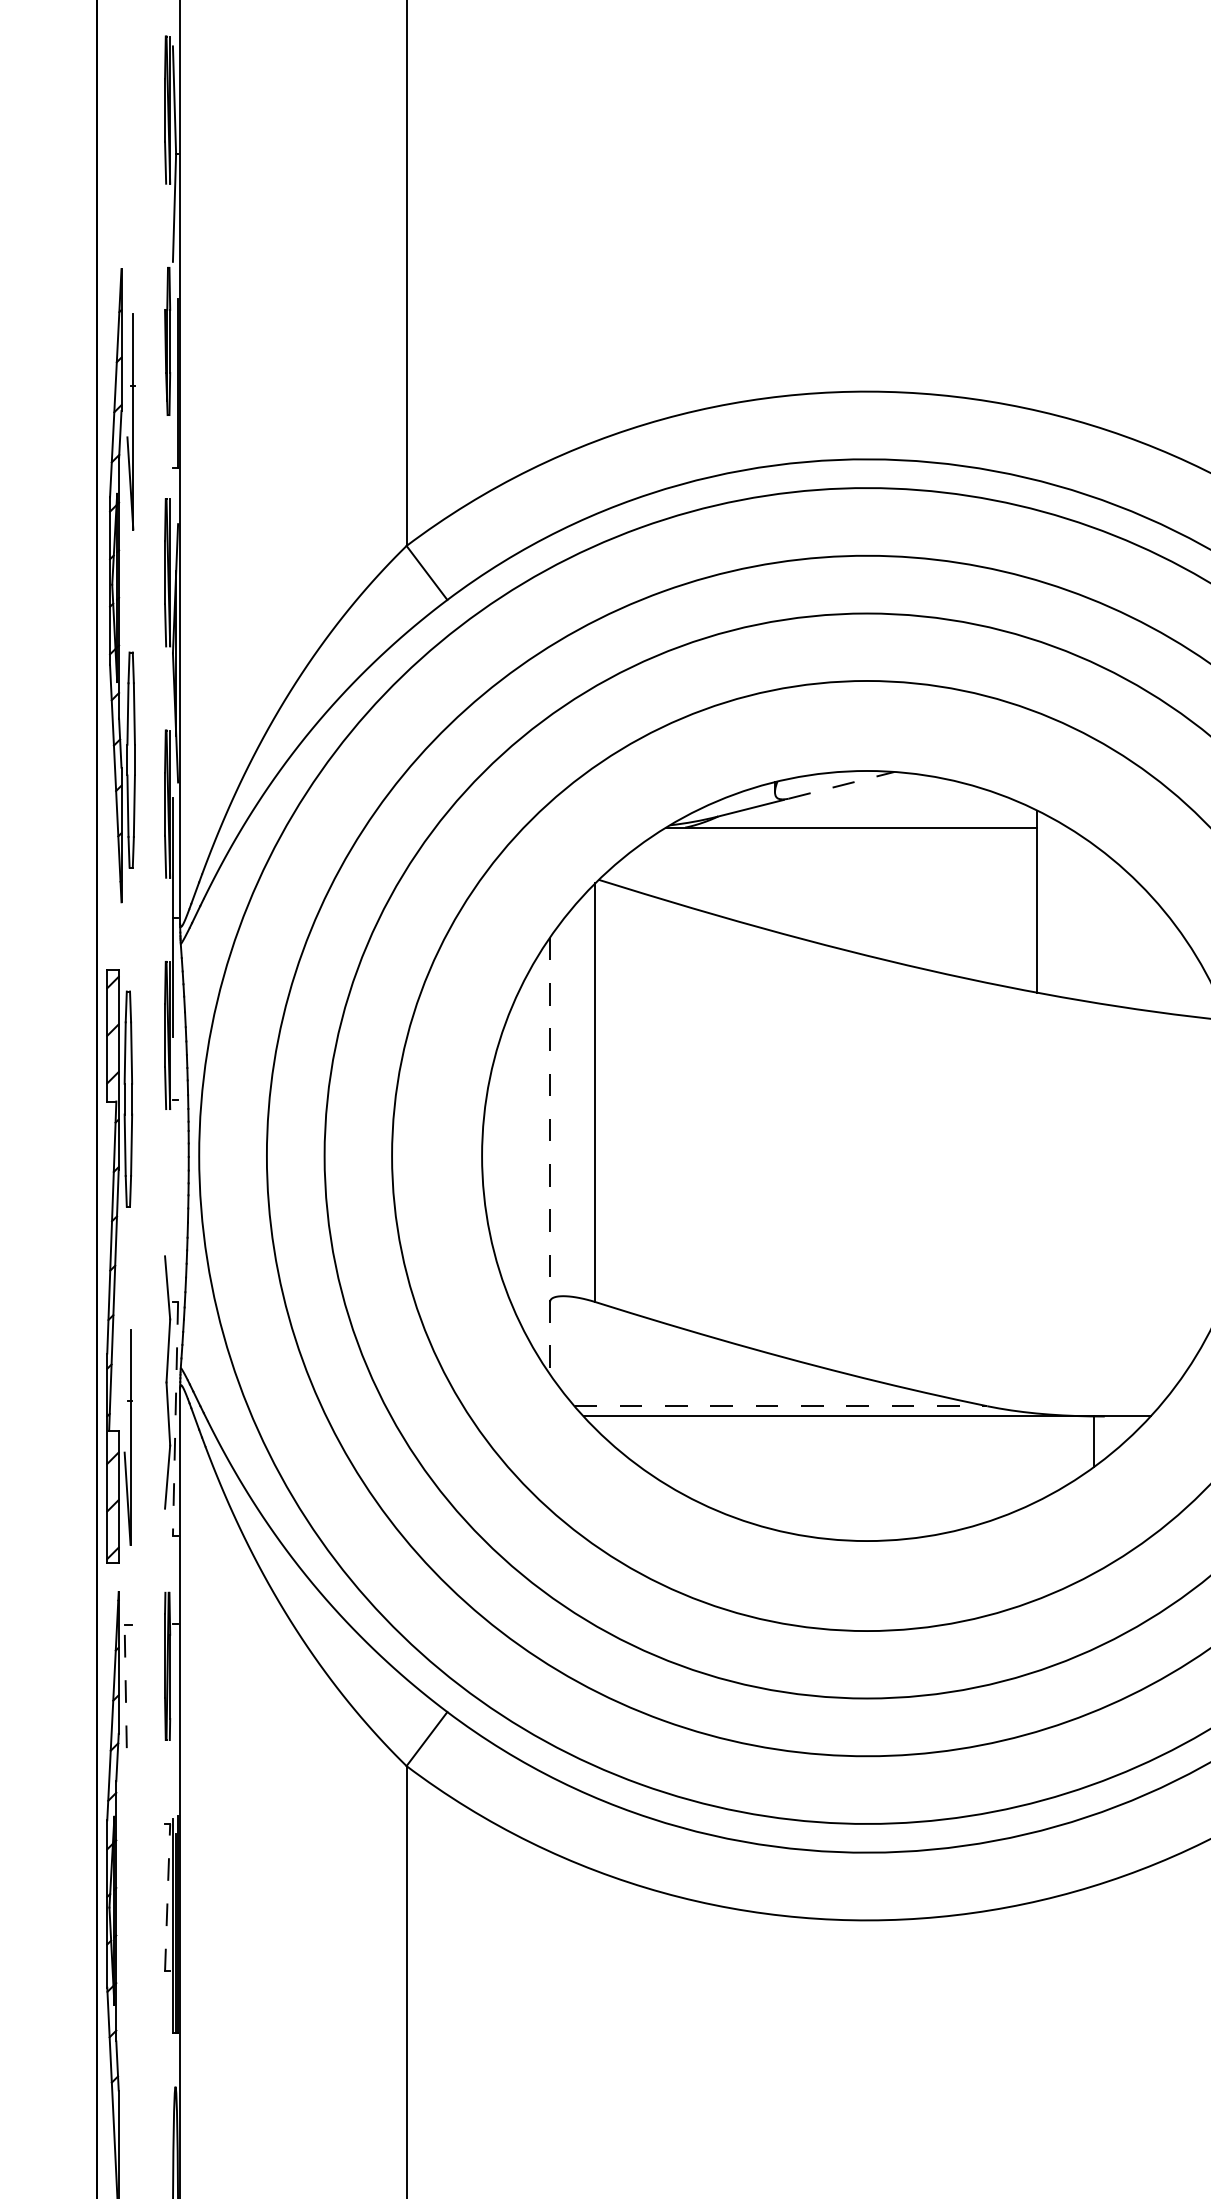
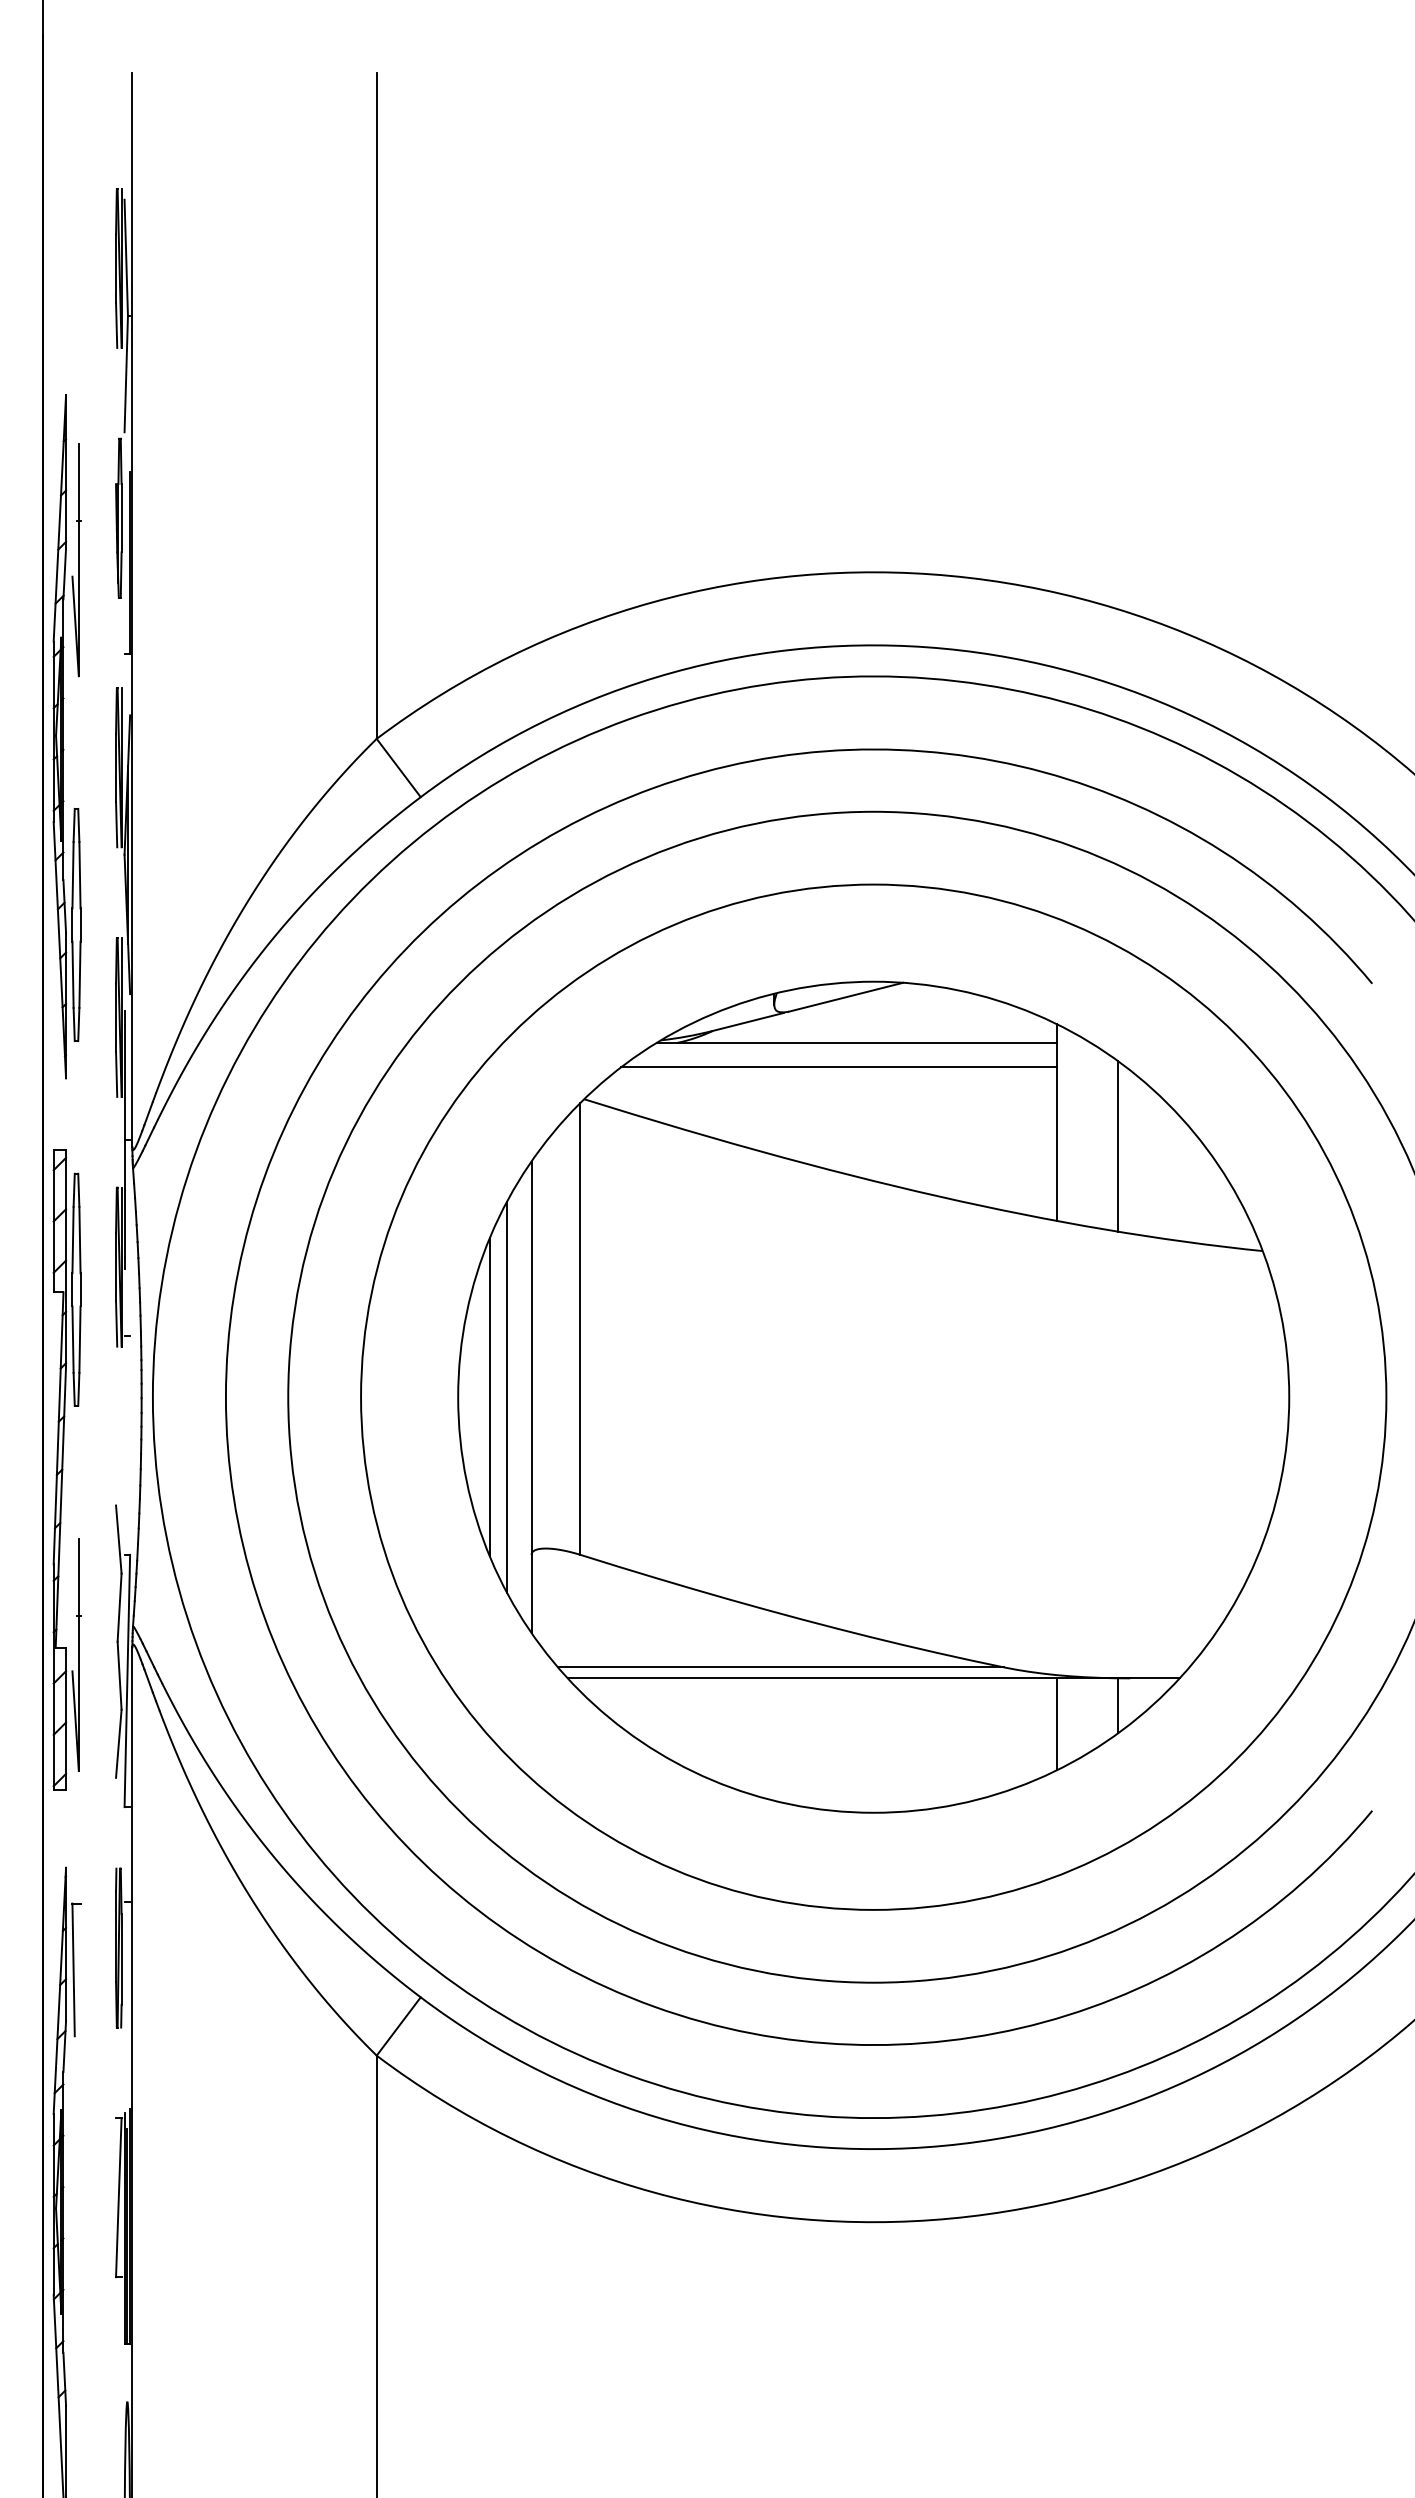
part: (121, 585) -> (66, 736), moved
line: (841, 785) -> (846, 997), dashed -> solid
line: (835, 850) -> (839, 1067), added
line: (1093, 923) -> (1118, 1146), added
line: (527, 1155) -> (507, 1396), added
line: (511, 1156) -> (489, 1397), added
line: (550, 1156) -> (531, 1397), dashed -> solid
part: (119, 1265) -> (66, 1469), moved
line: (780, 1406) -> (780, 1667), dashed -> solid
line: (175, 1419) -> (127, 1681), dashed -> solid
line: (1037, 1459) -> (1057, 1724), added
line: (125, 1686) -> (73, 1969), dashed -> solid
line: (167, 1897) -> (118, 2197), dashed -> solid

